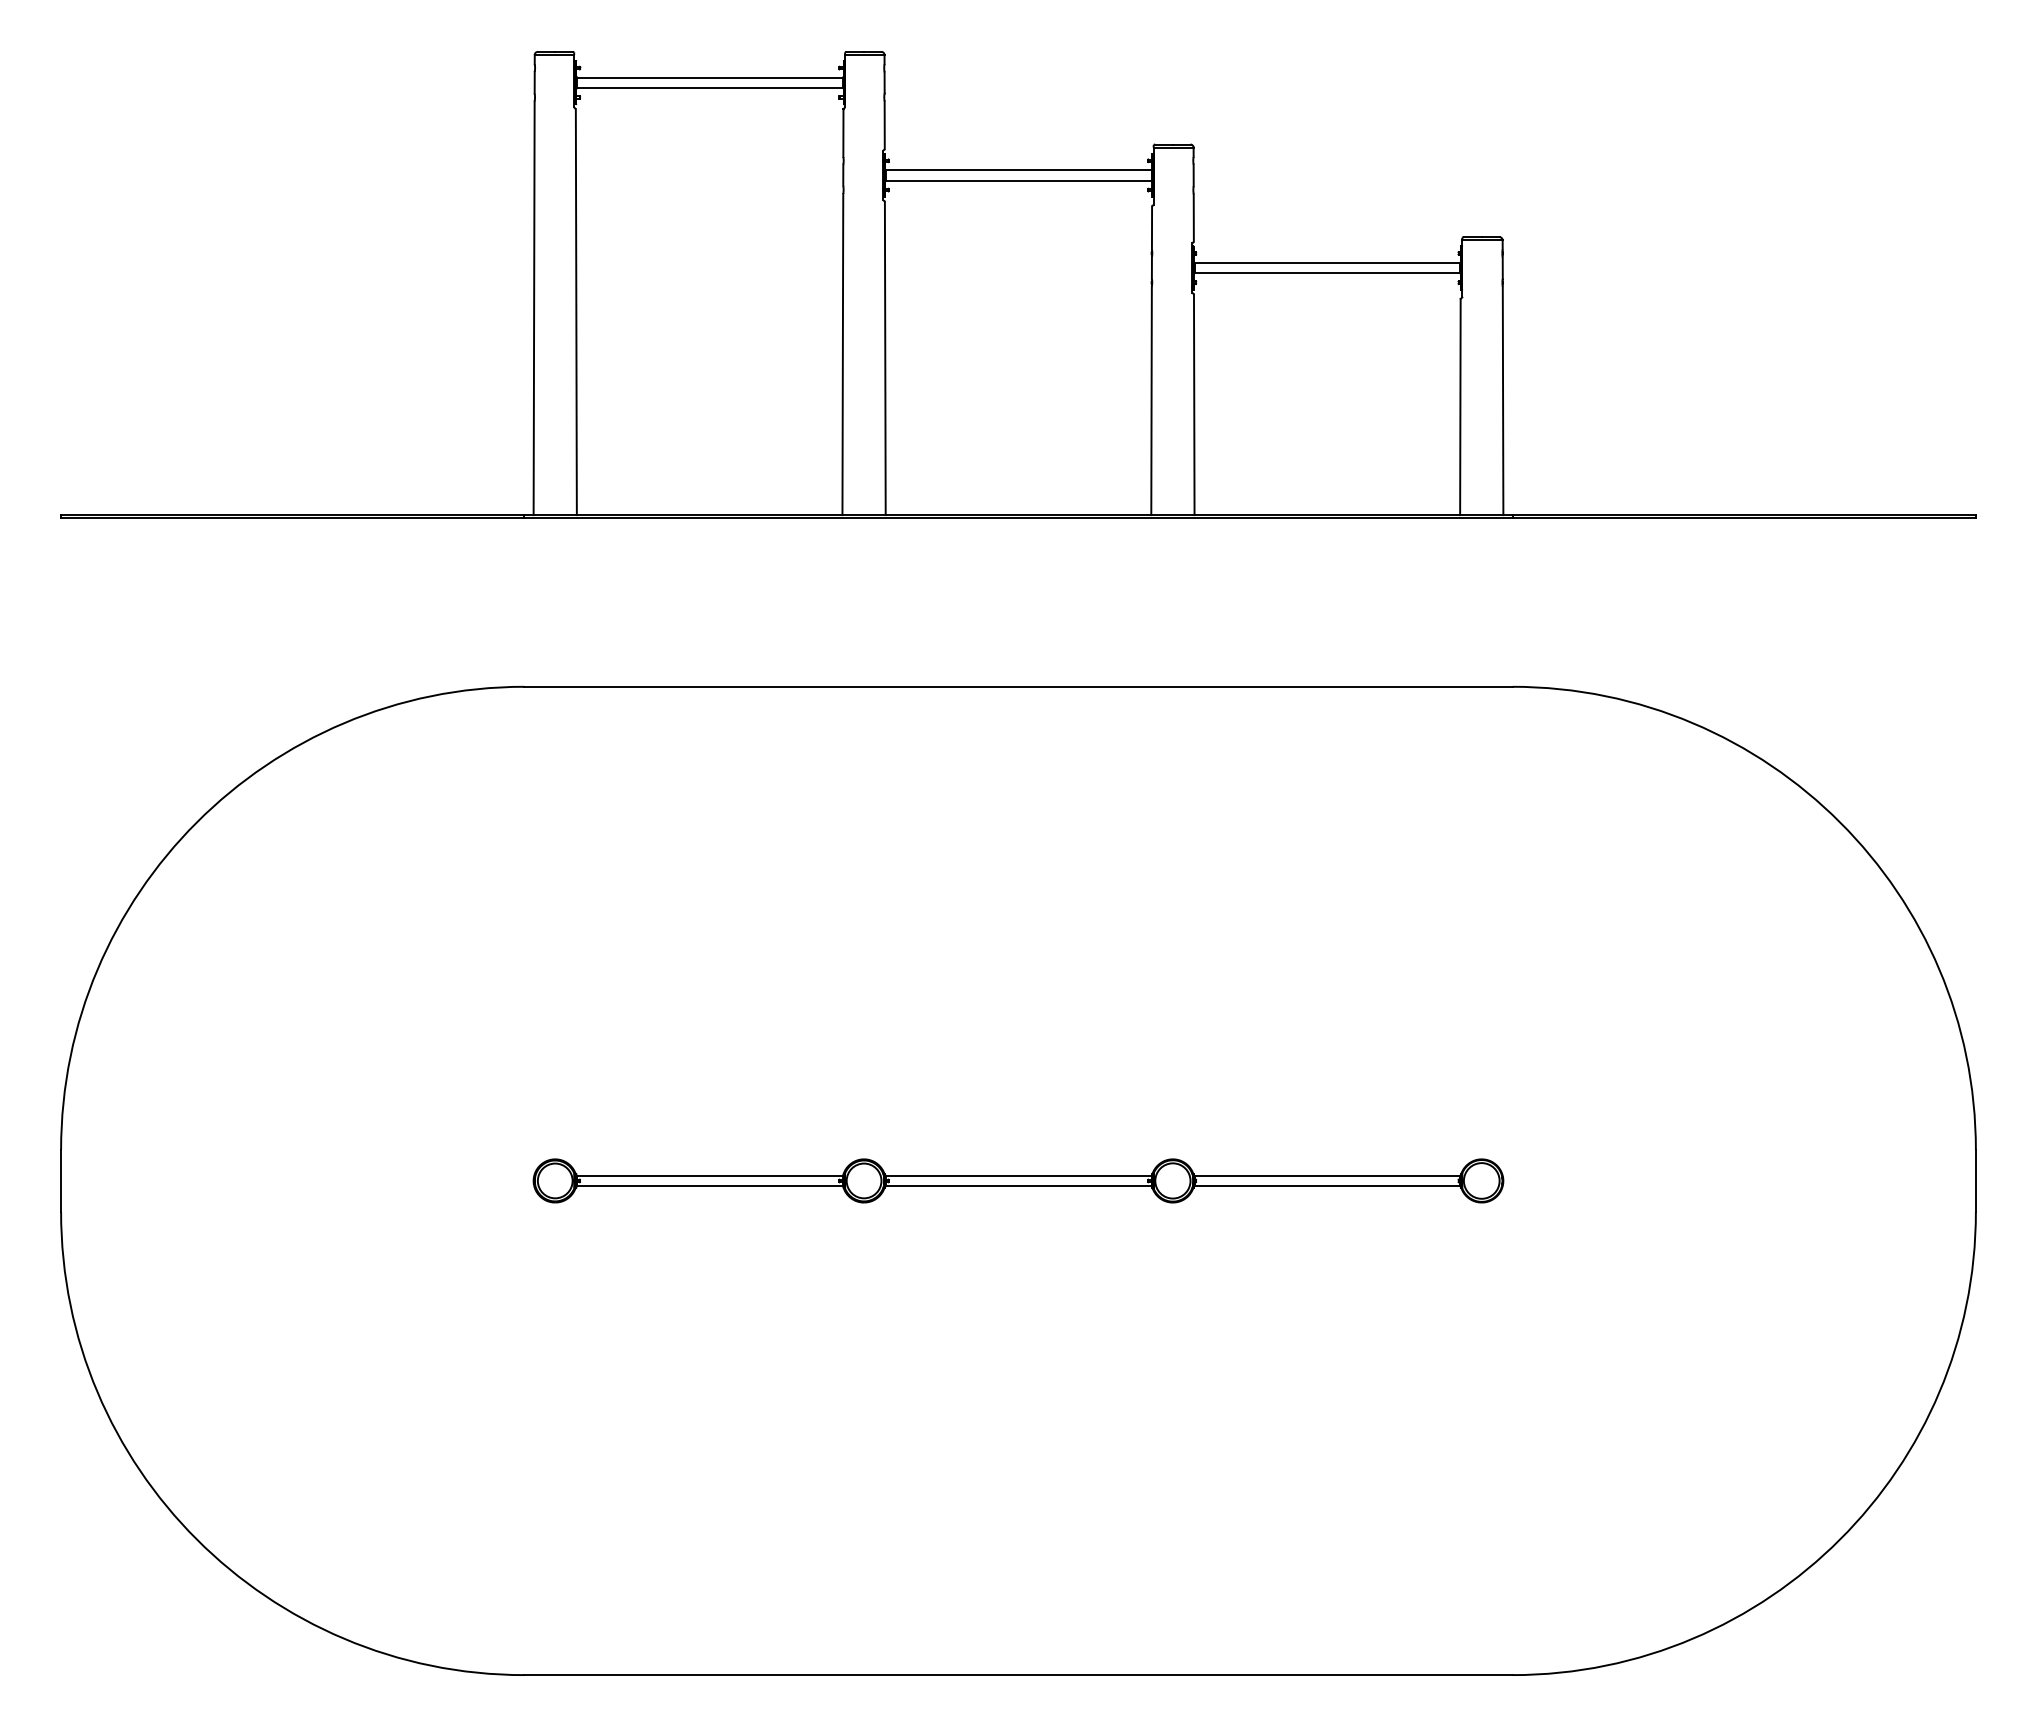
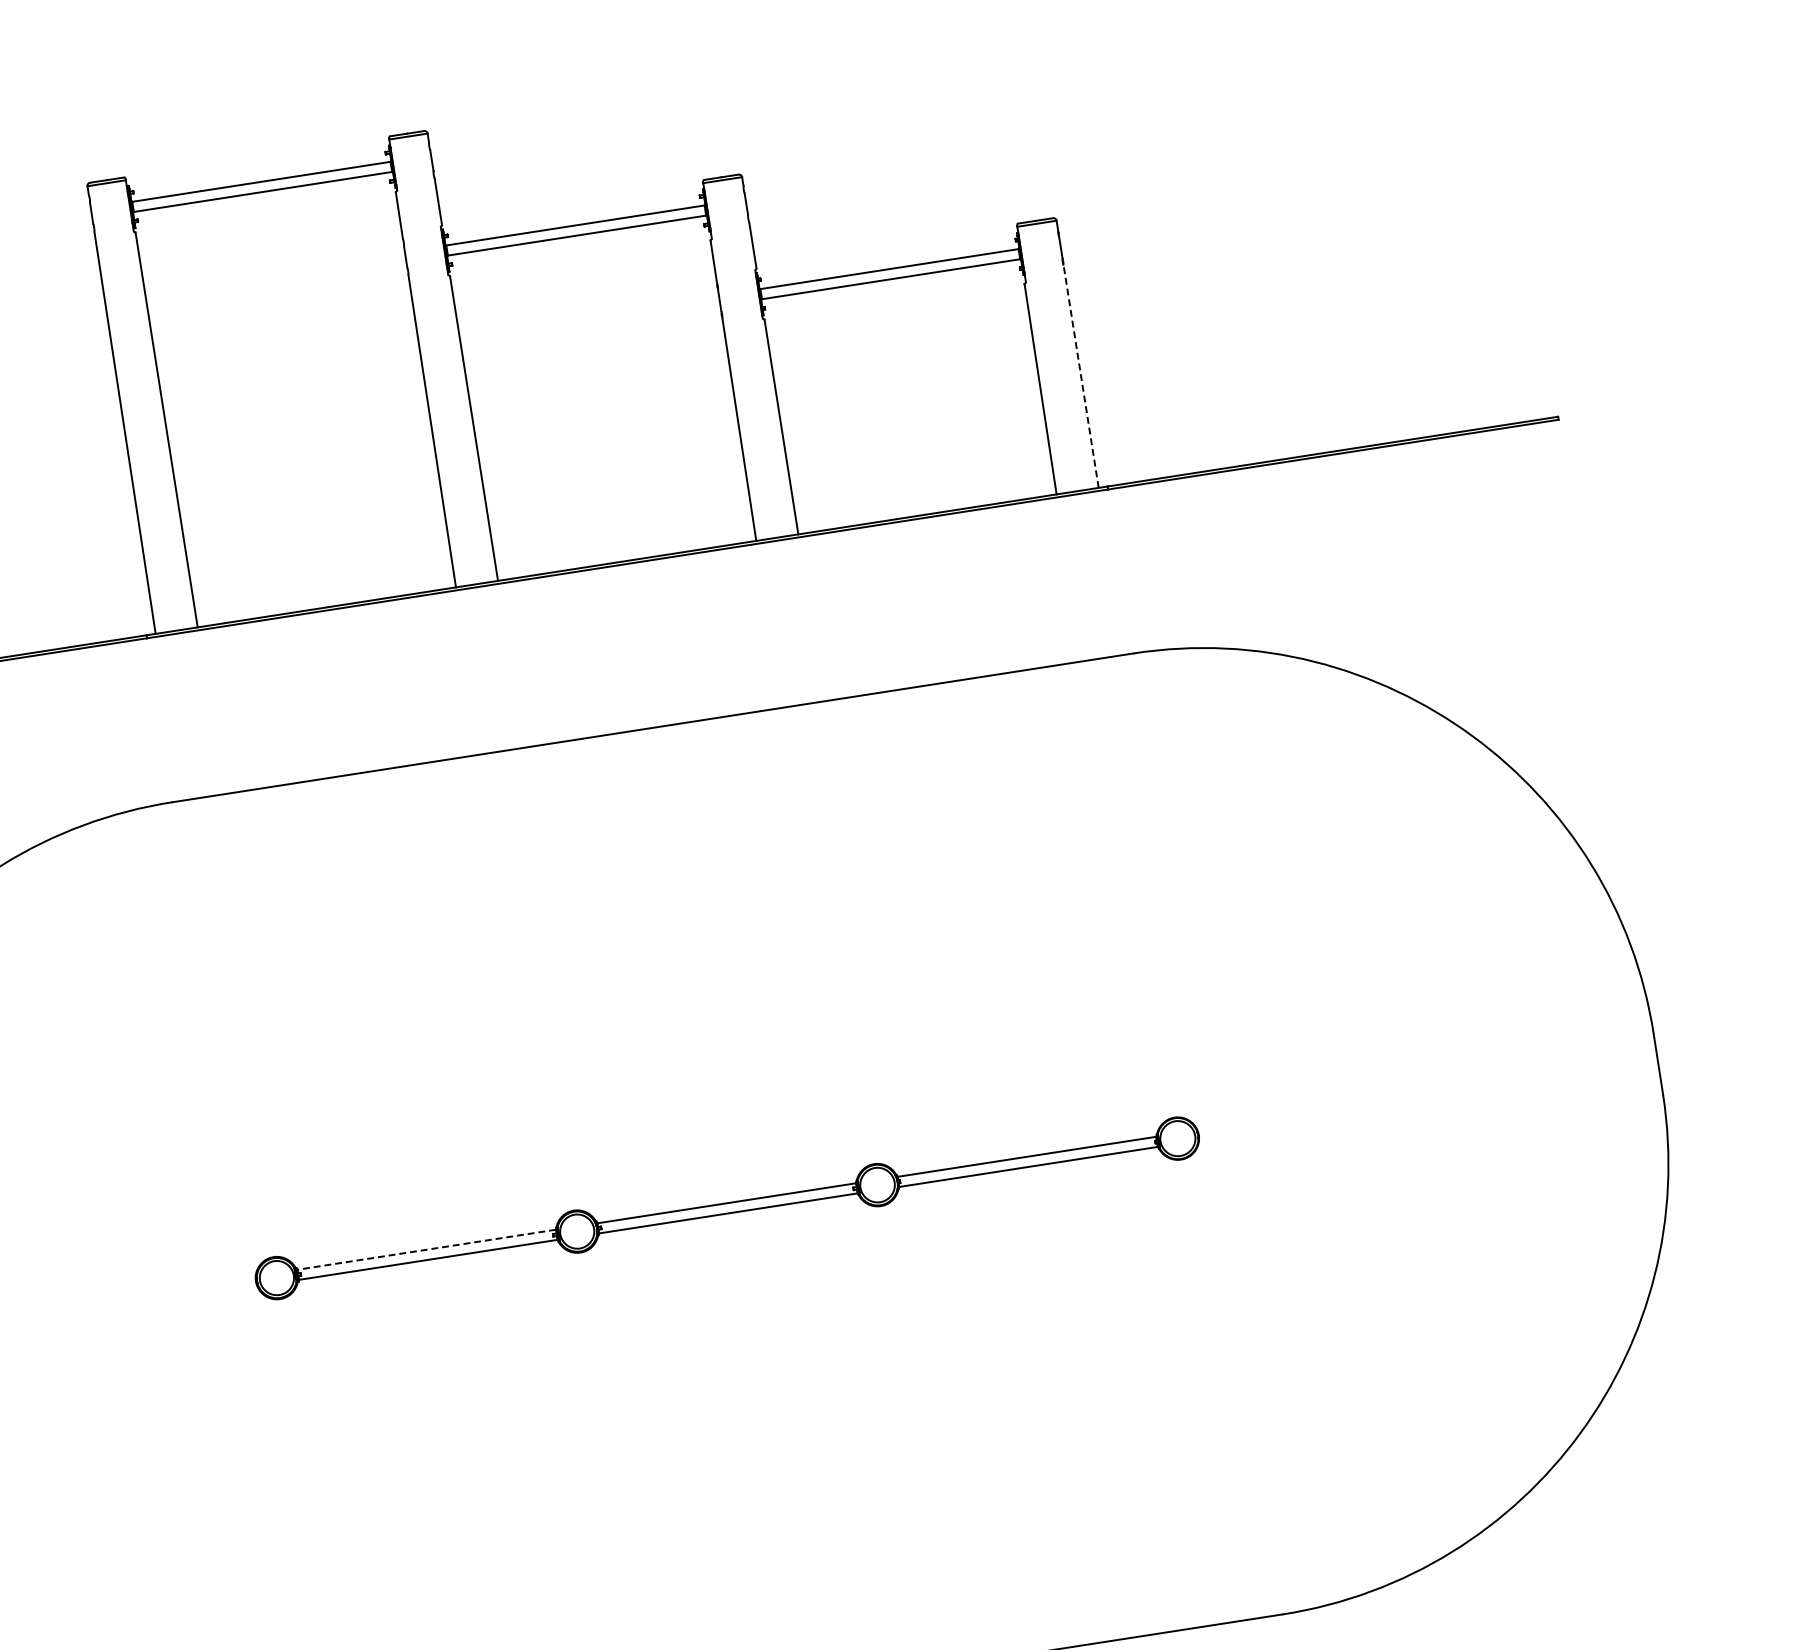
line: (1503, 400) -> (1081, 376), solid -> dashed
line: (710, 1175) -> (427, 1249), solid -> dashed

